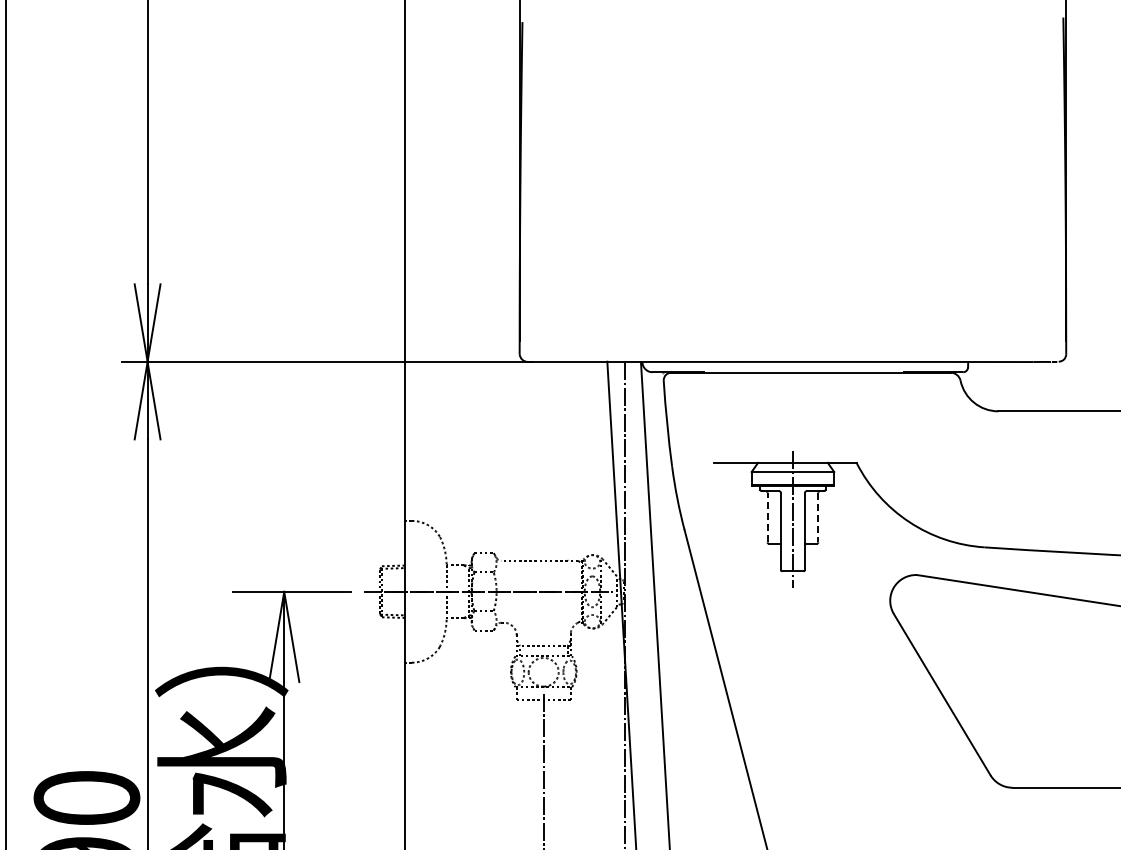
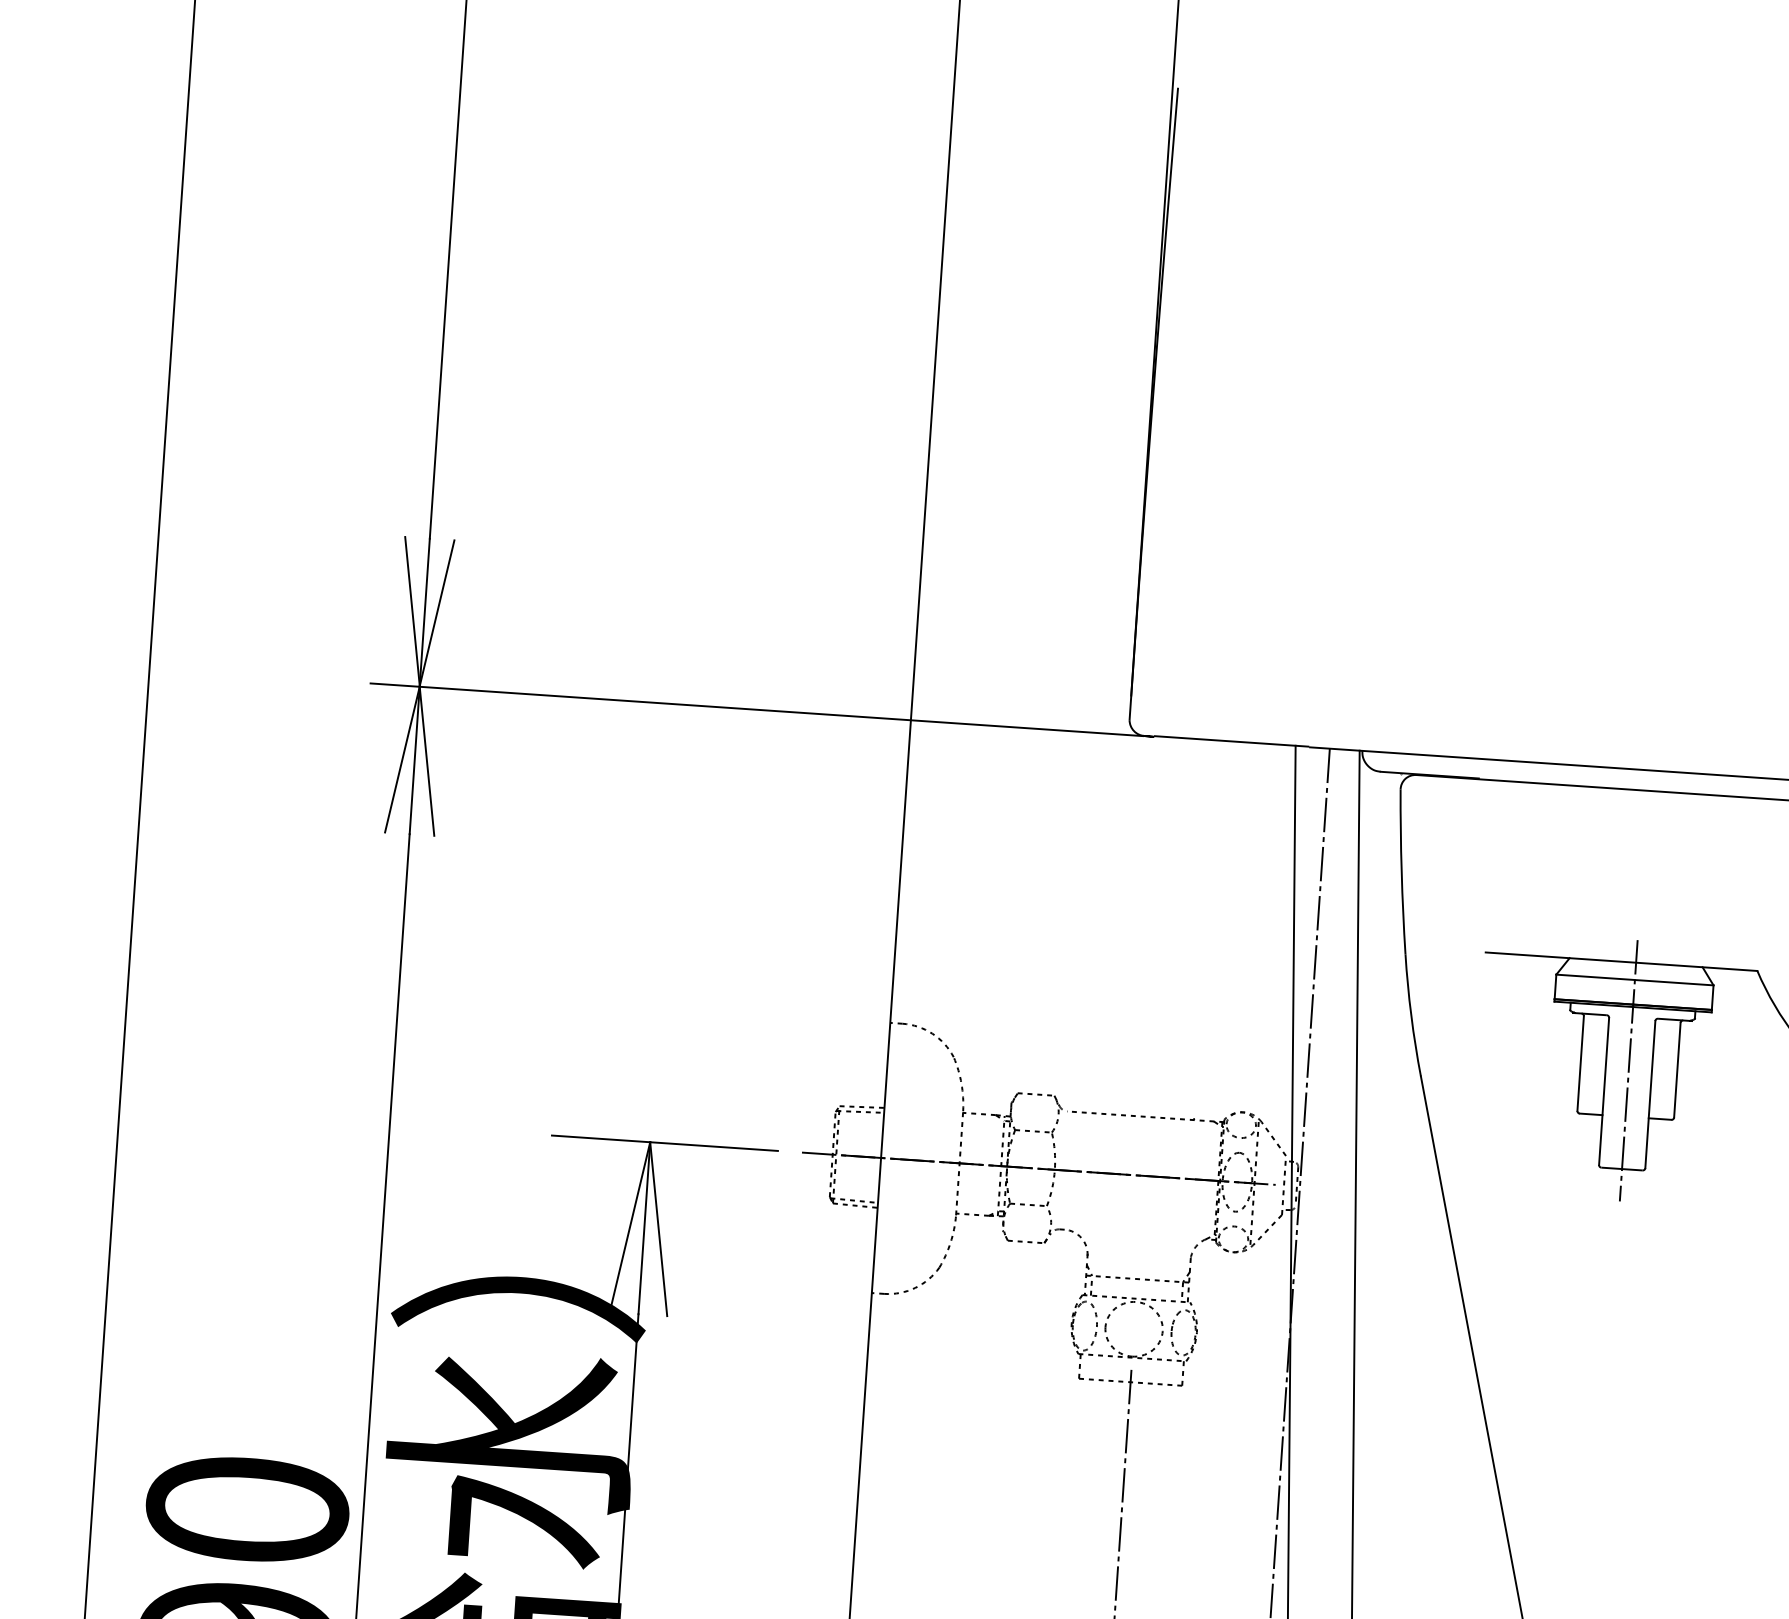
line: (767, 517) -> (1580, 1063), dashed -> solid
line: (818, 517) -> (1677, 1070), dashed -> solid

